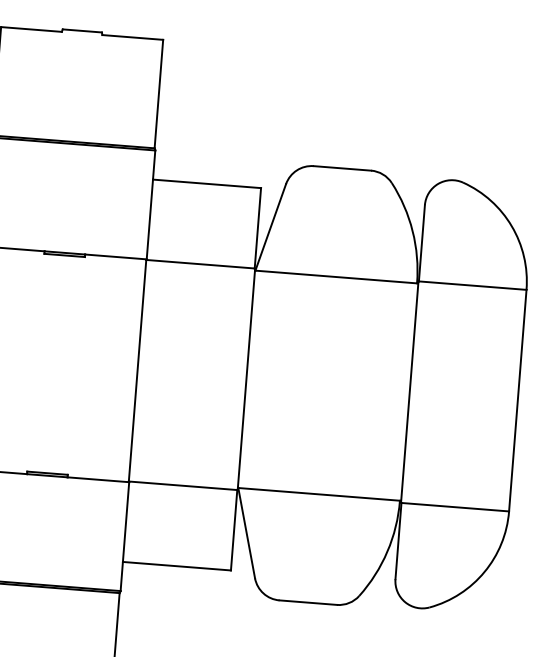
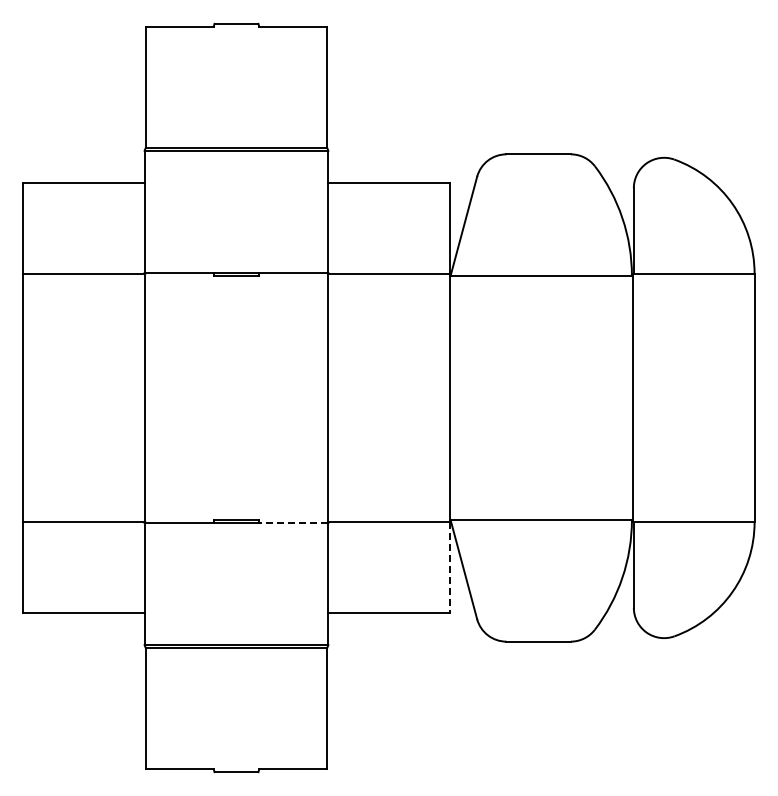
line: (98, 480) -> (293, 523), solid -> dashed
line: (234, 530) -> (449, 567), solid -> dashed

